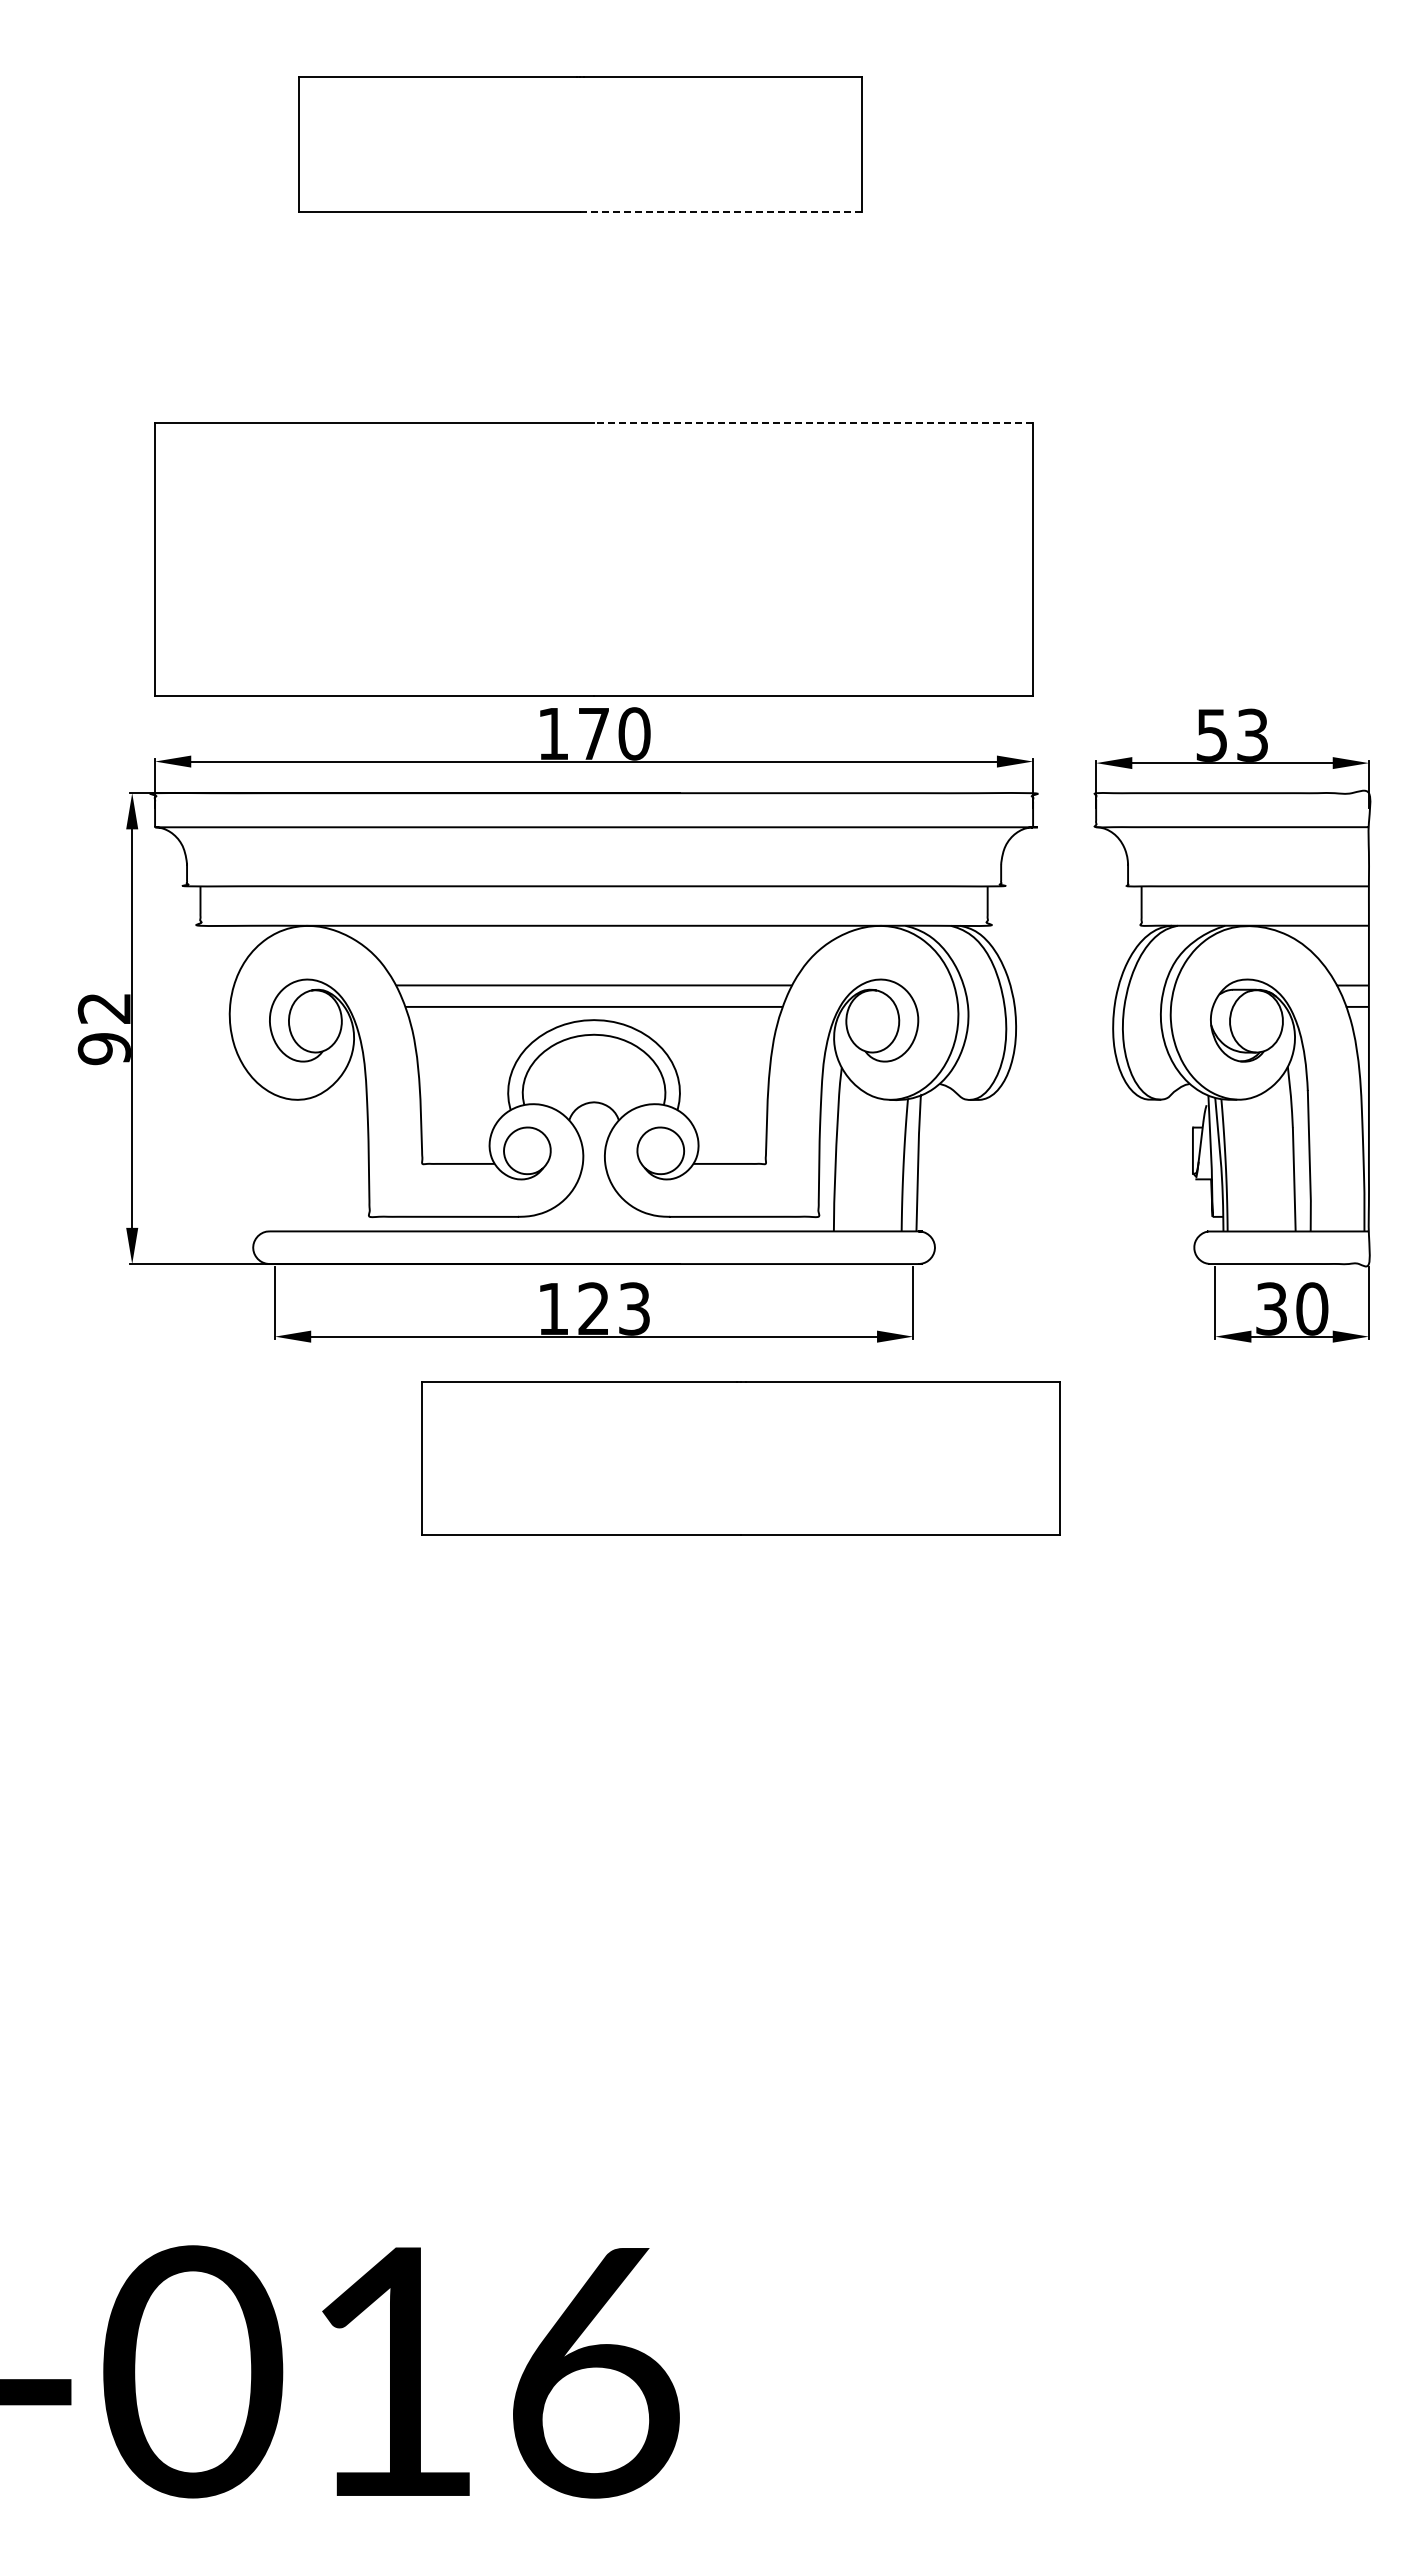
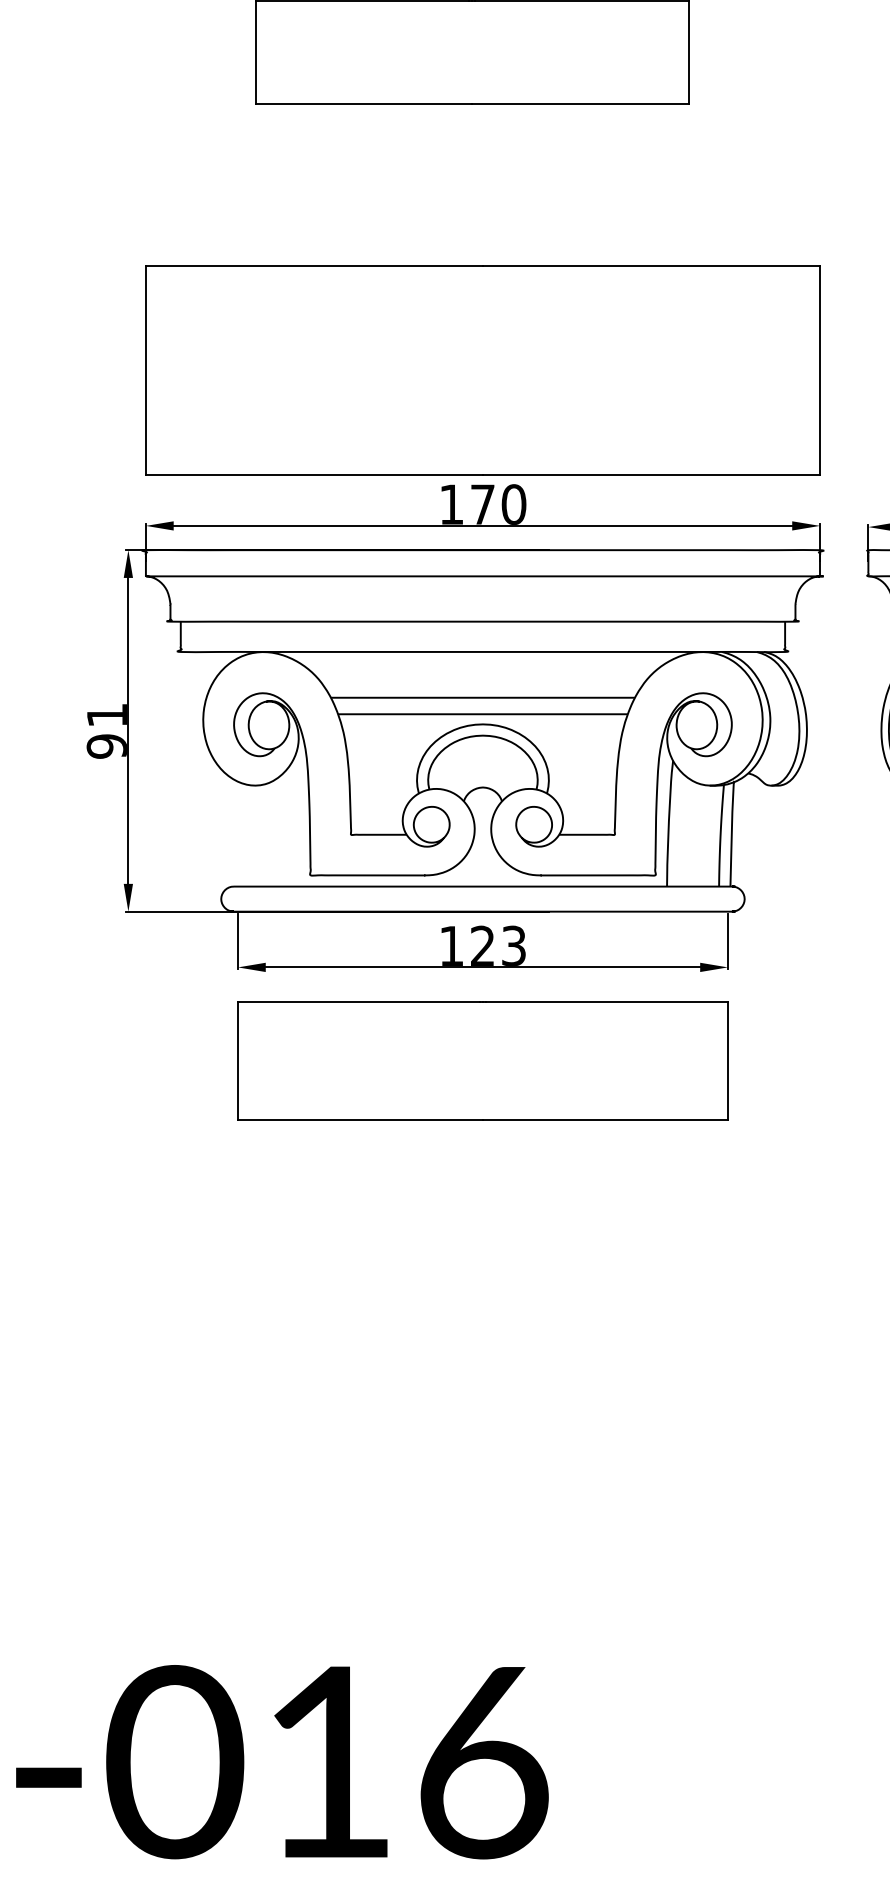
line: (721, 212) -> (580, 104), dashed -> solid
line: (813, 423) -> (651, 266), dashed -> solid
text: (103, 1008) -> (106, 715), 92 -> 91
part: (740, 1458) -> (482, 1060), moved

